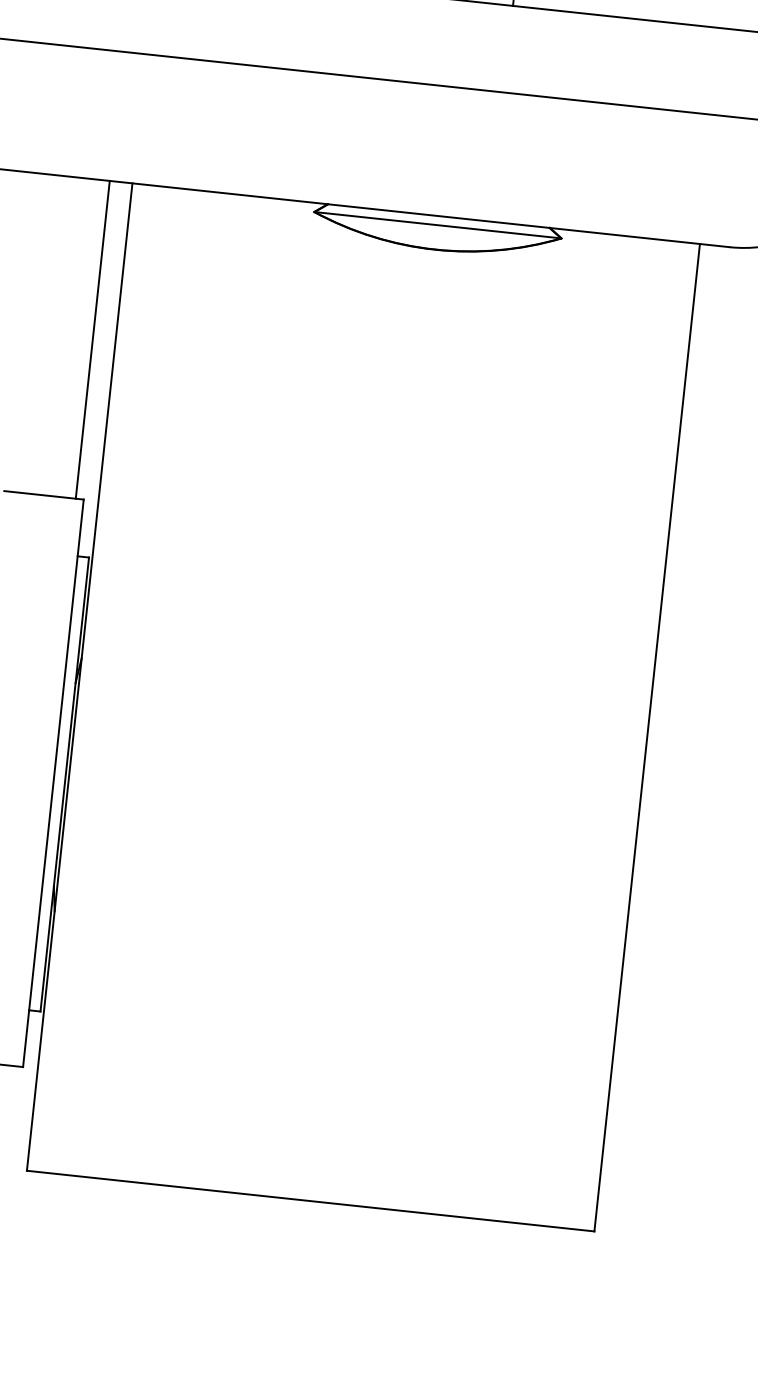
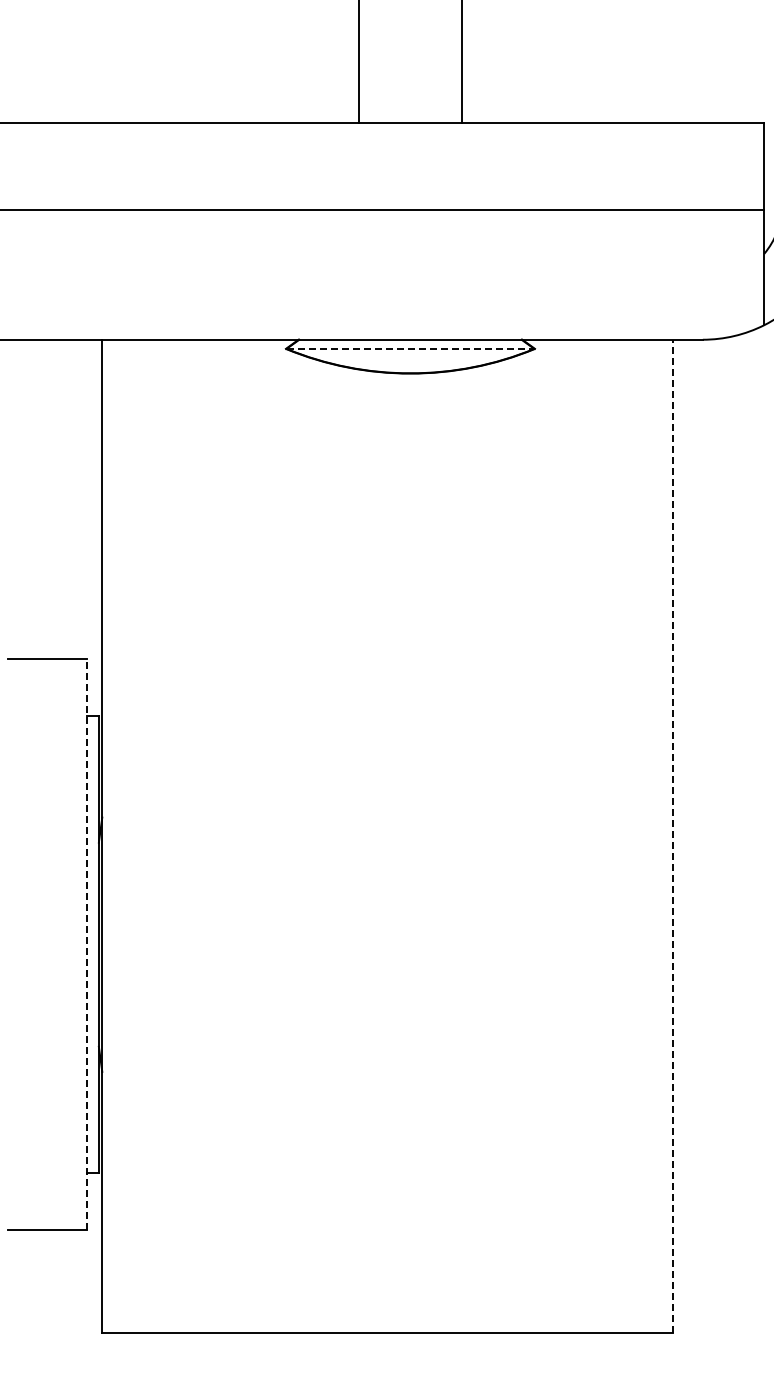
line: (437, 224) -> (410, 348), solid -> dashed
line: (92, 339) -> (79, 499), removed
line: (647, 738) -> (673, 836), solid -> dashed
line: (53, 783) -> (87, 944), solid -> dashed

